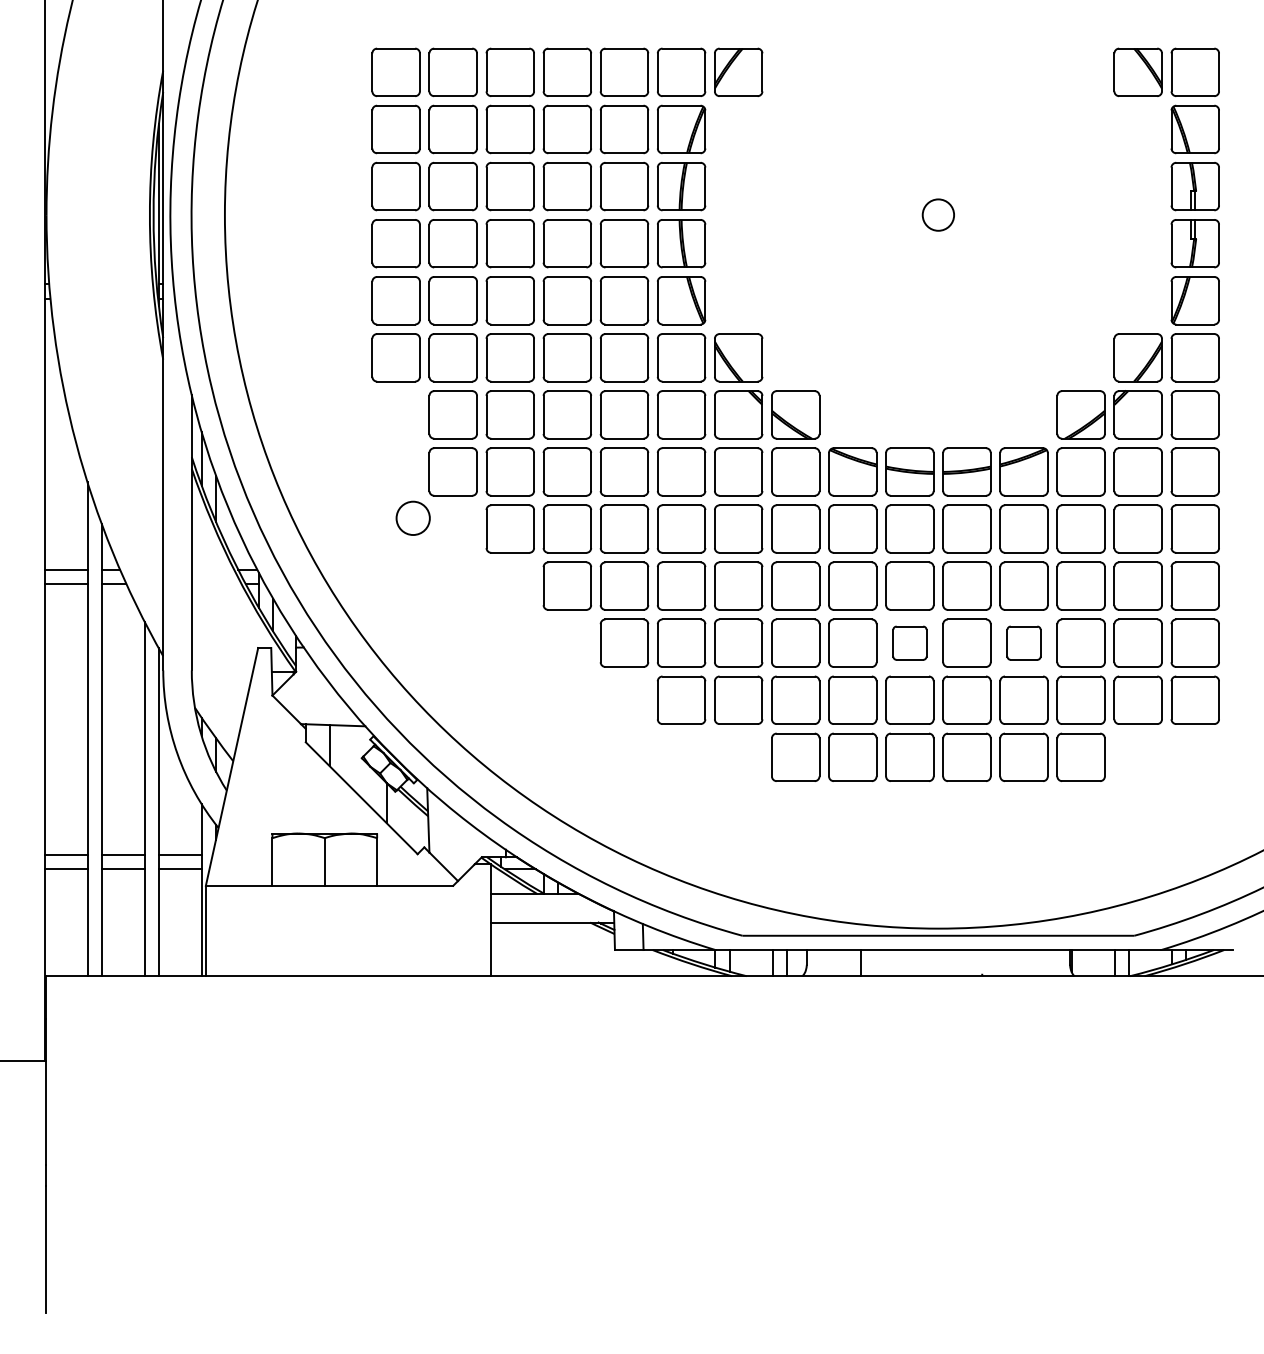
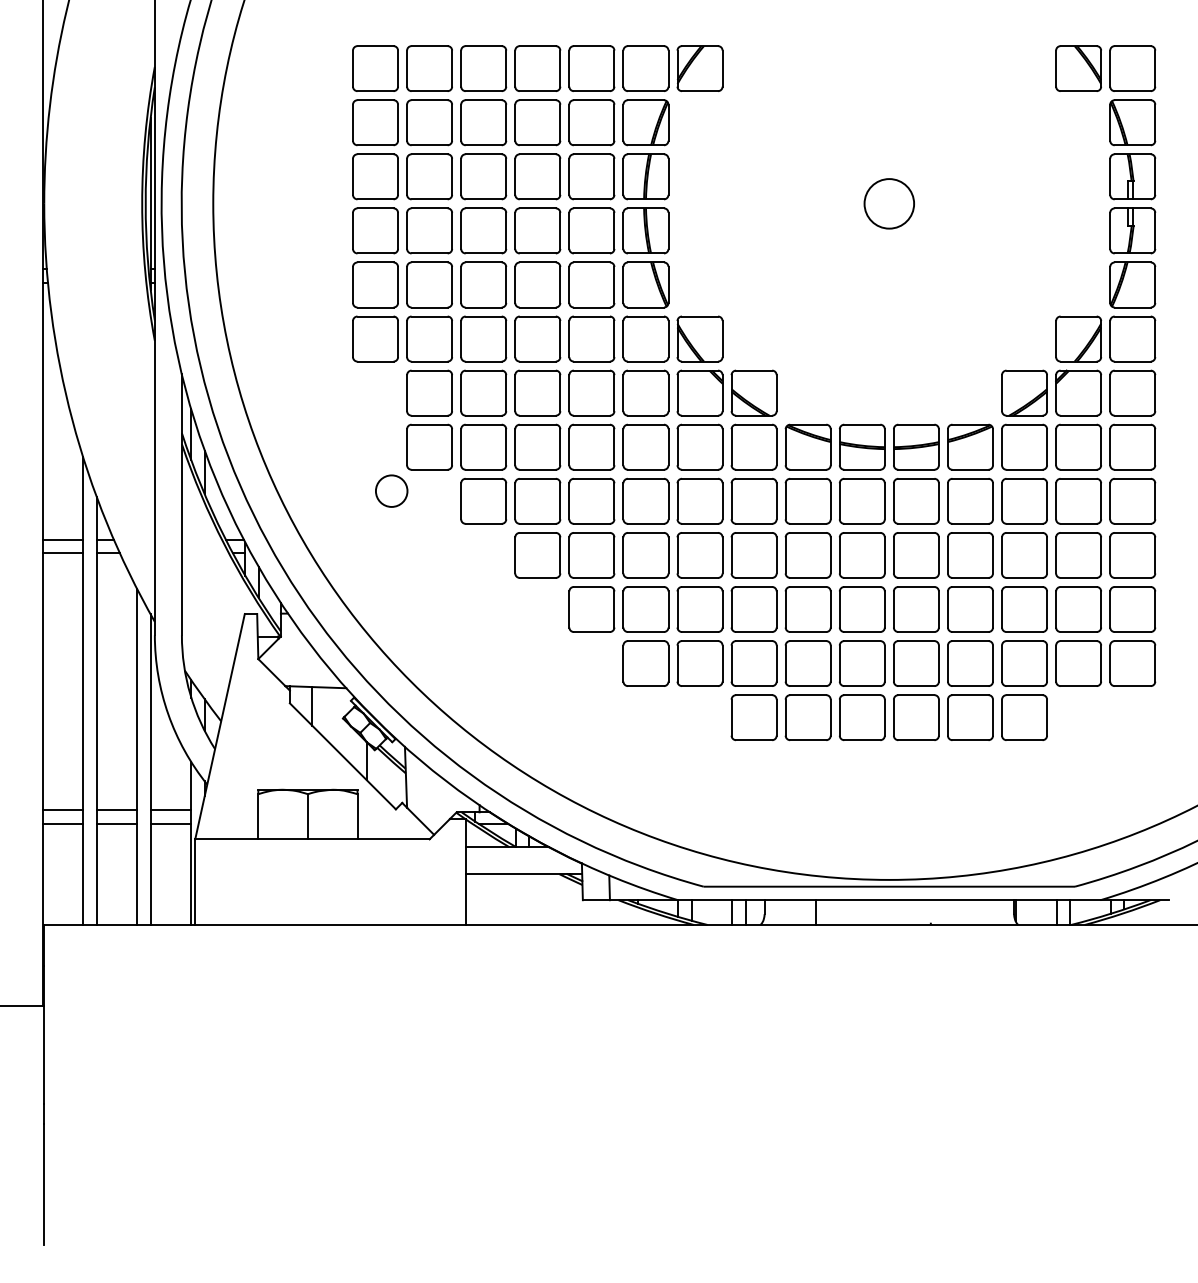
circle: (938, 214) -> (889, 203), size x1.67
part: (910, 643) -> (862, 609), size x1.43
part: (1024, 643) -> (970, 609), size x1.43

